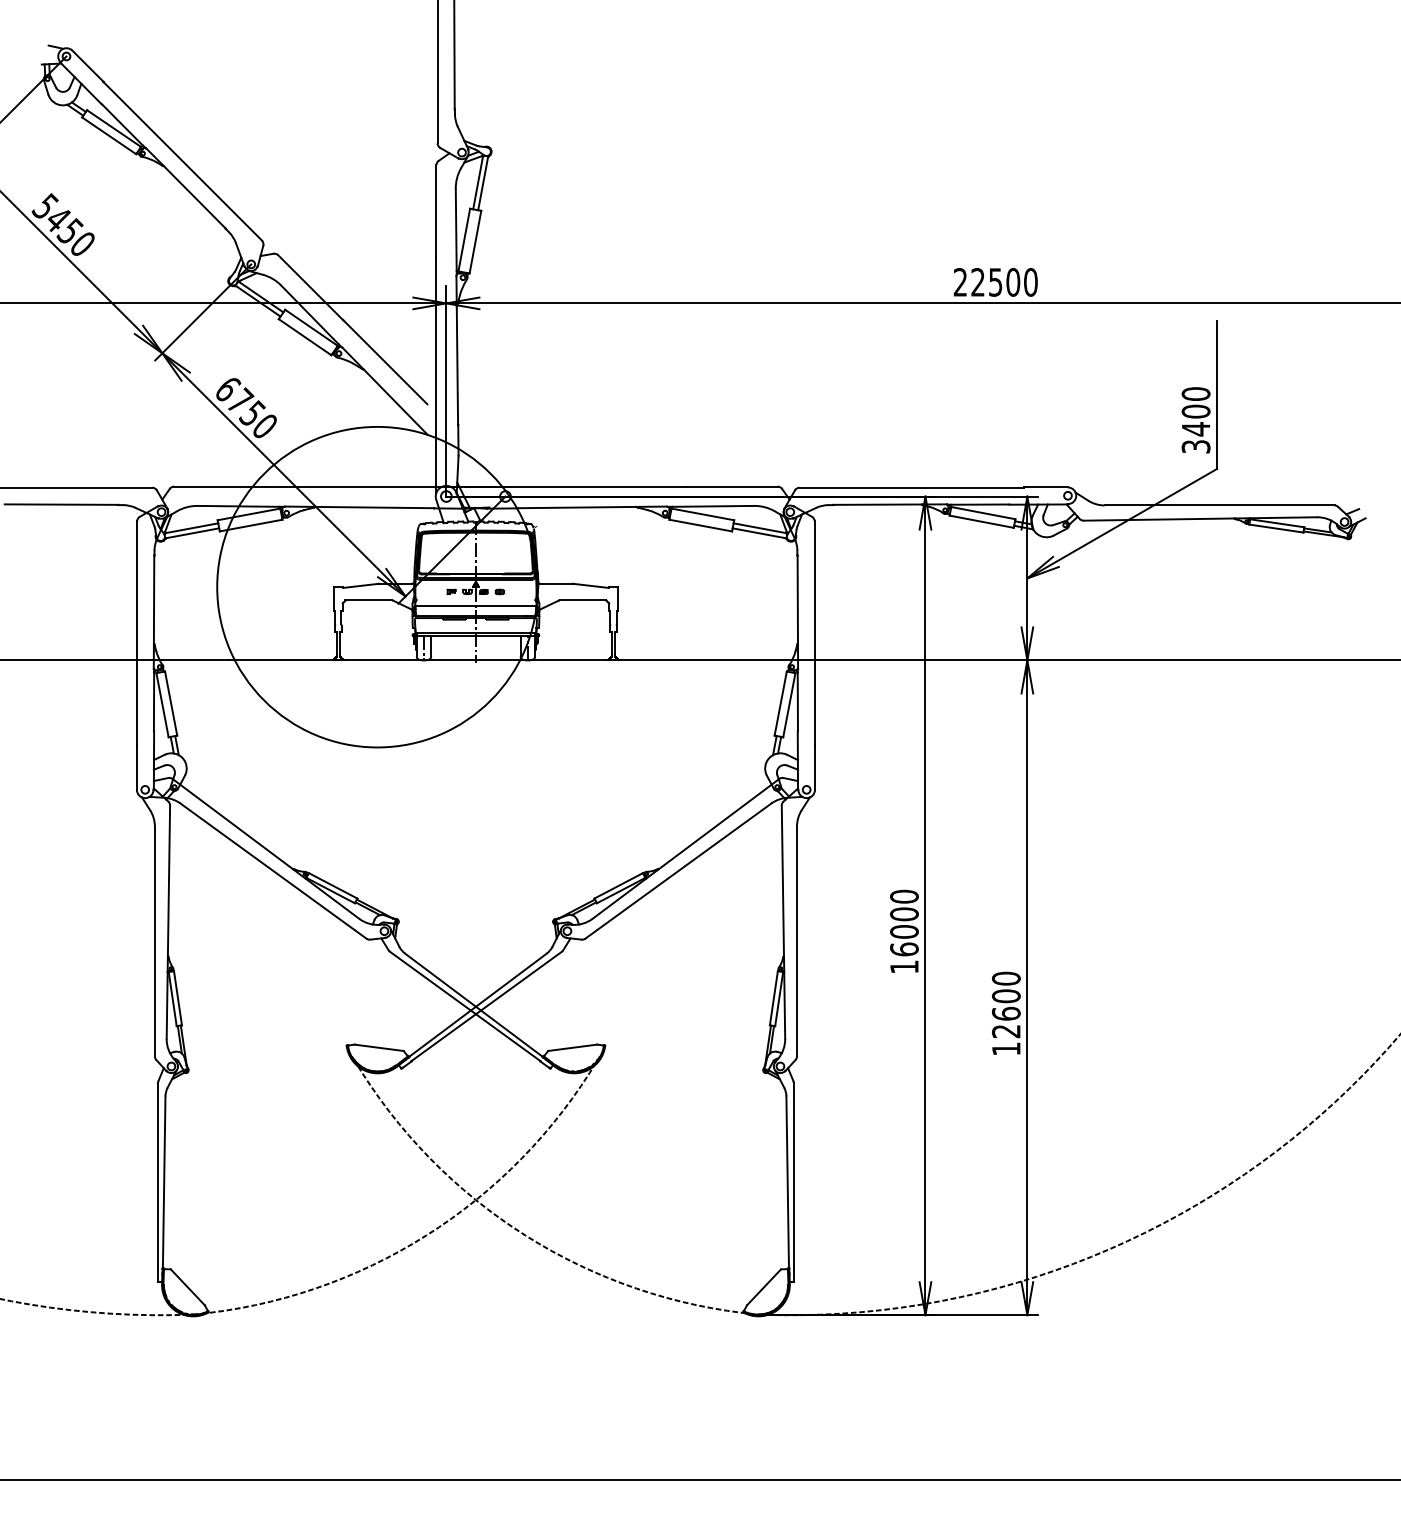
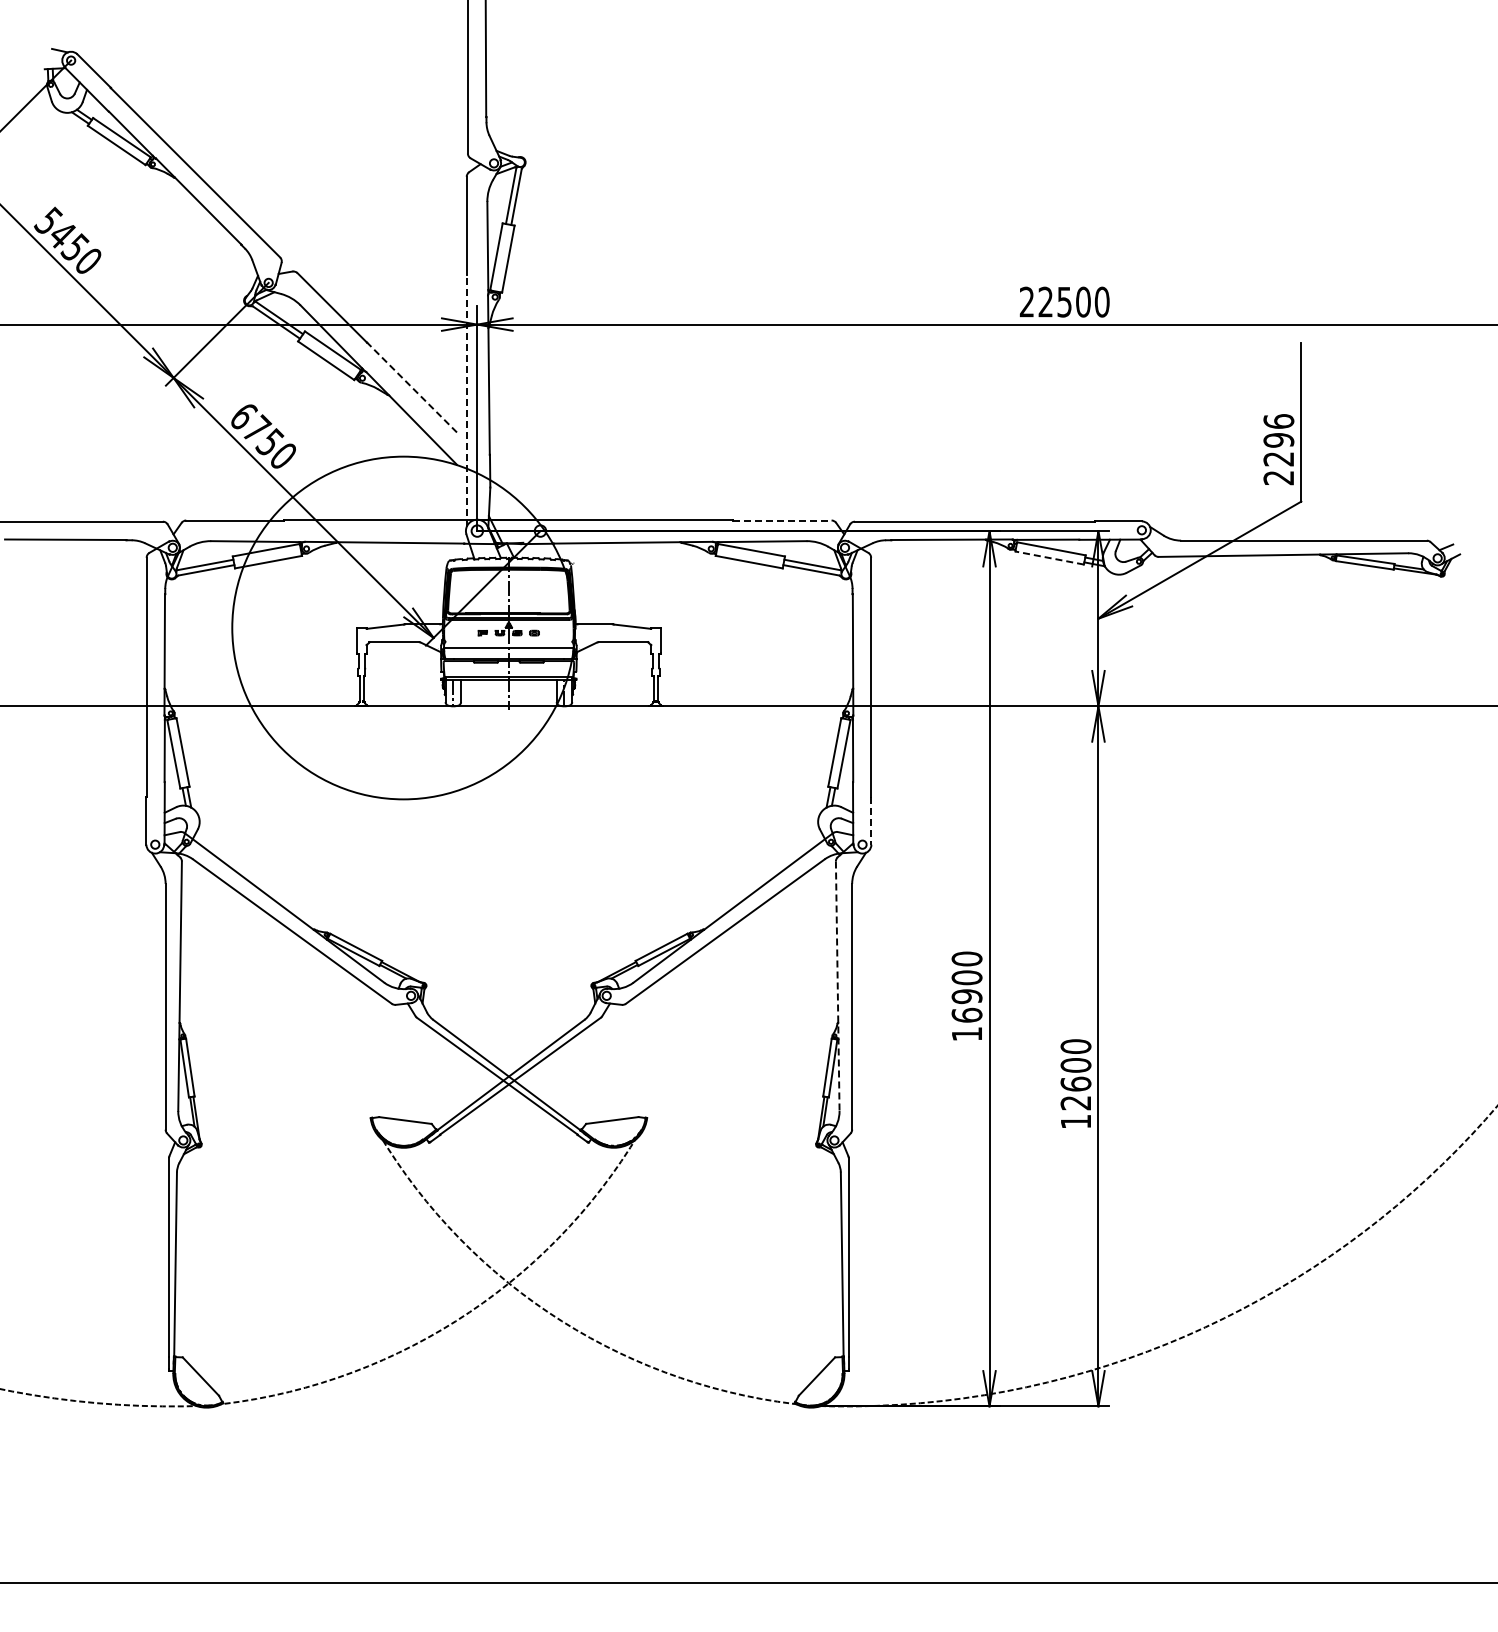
line: (385, 362) -> (412, 387), solid -> dashed
line: (436, 374) -> (466, 400), solid -> dashed
text: (1195, 420) -> (1278, 449), 3400 -> 2296
line: (731, 486) -> (782, 520), solid -> dashed
line: (981, 522) -> (1049, 558), solid -> dashed
line: (815, 768) -> (871, 821), solid -> dashed
line: (783, 922) -> (837, 986), solid -> dashed
text: (903, 931) -> (966, 996), 16000 -> 16900

